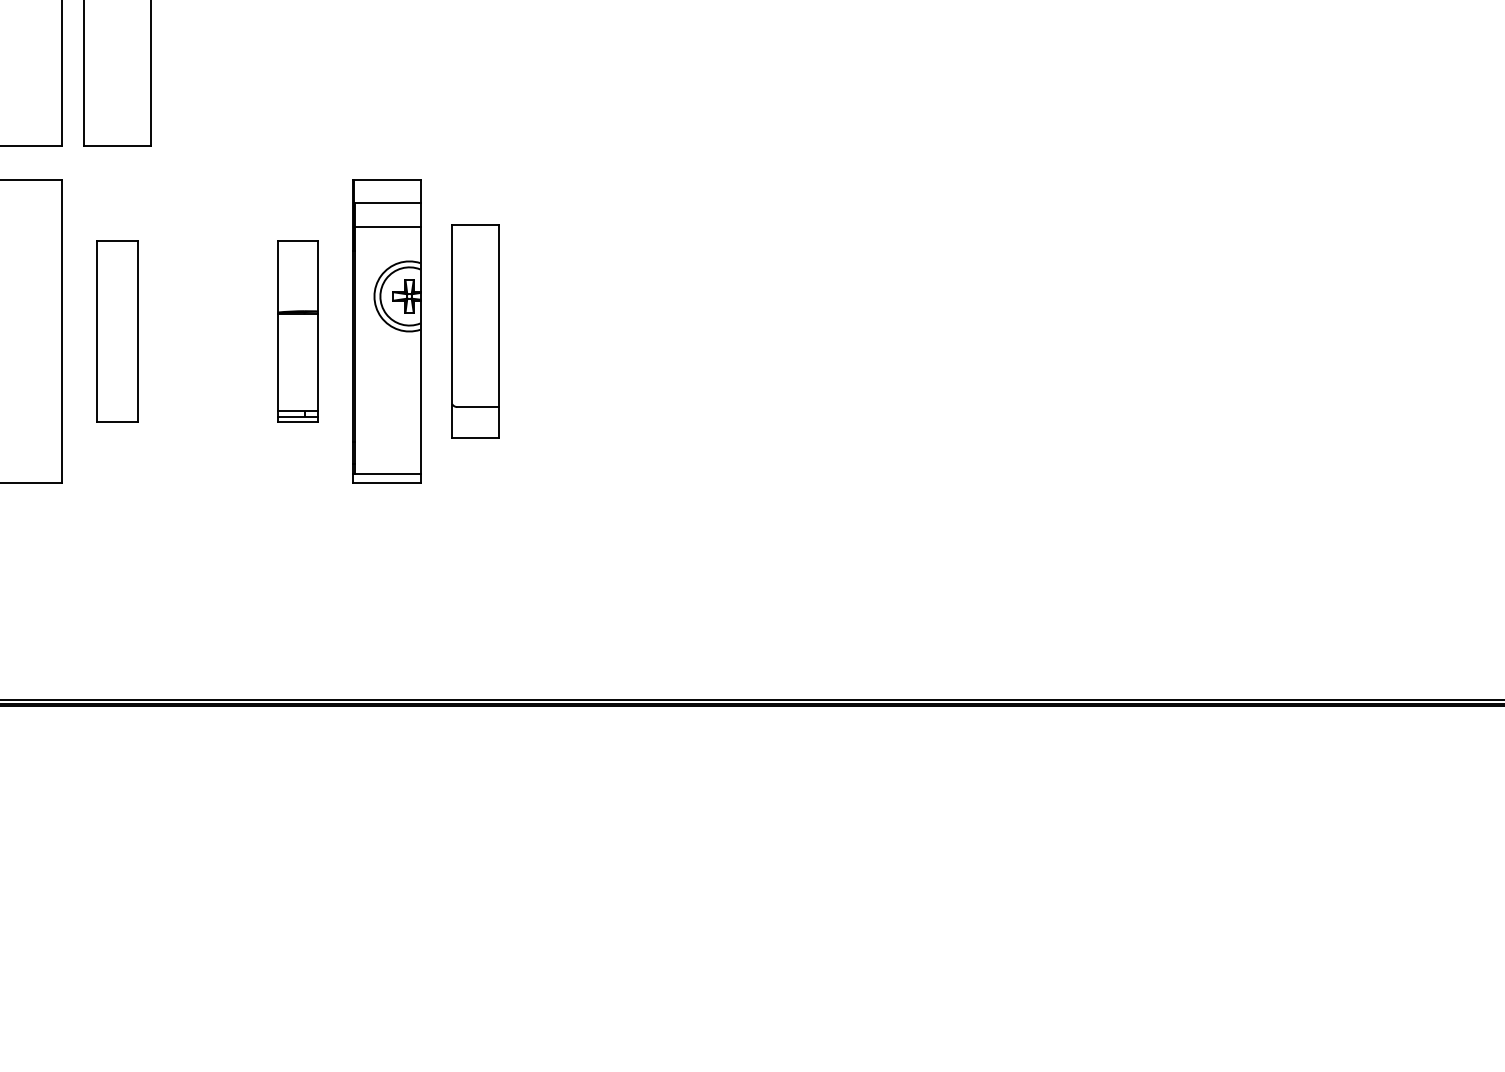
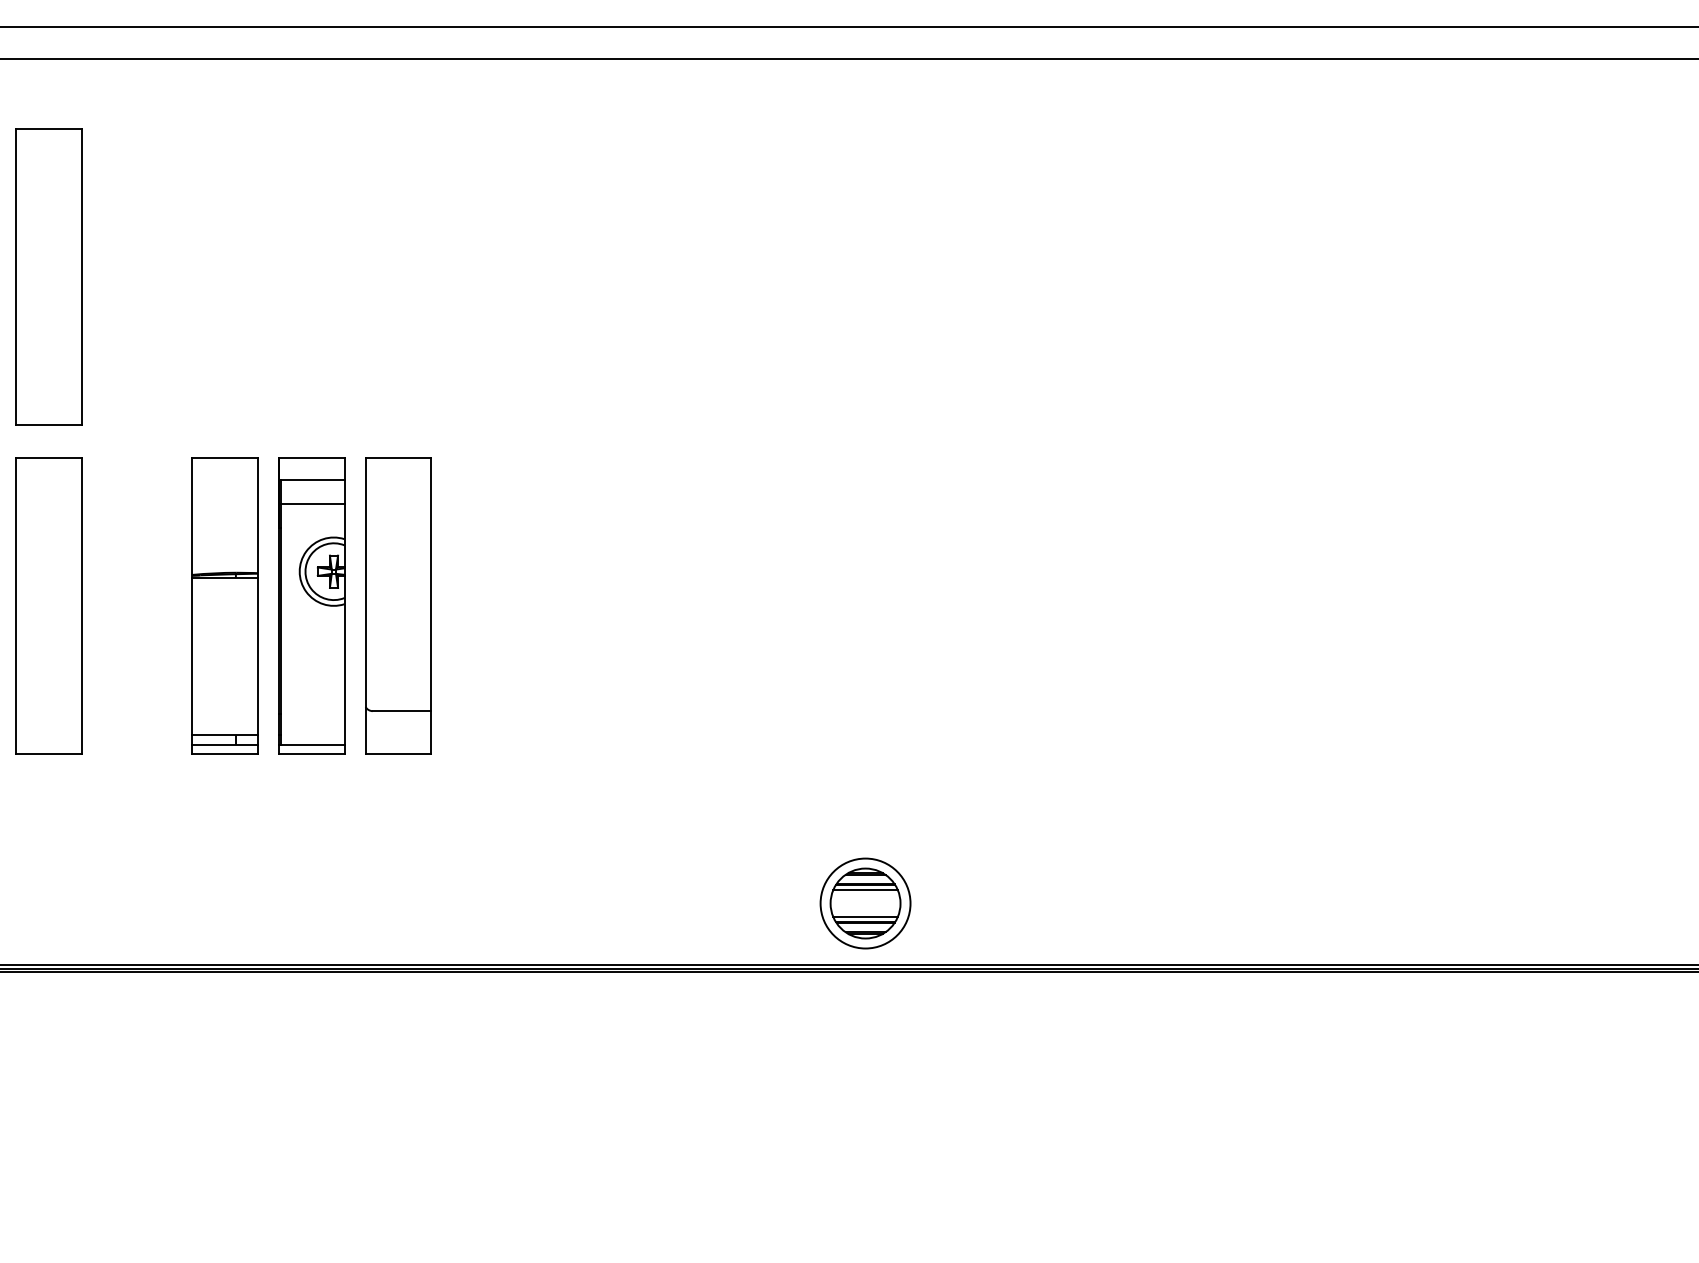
part: (116, 331) -> (48, 605), size x1.67
part: (297, 331) -> (224, 605), size x1.67
part: (475, 331) -> (398, 605), size x1.43
part: (954, 636) -> (865, 903), added

